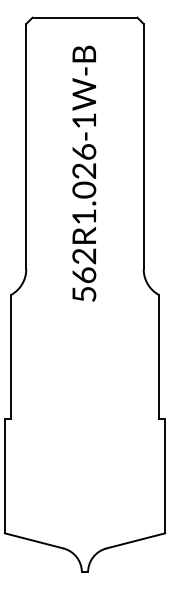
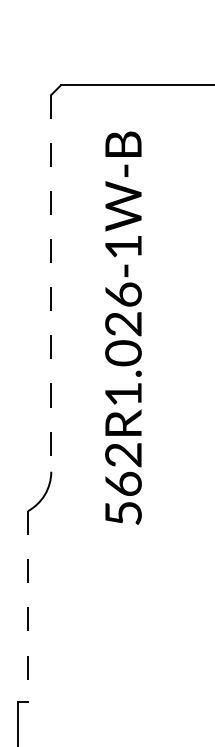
line: (26, 146) -> (51, 283), solid -> dashed
text: (84, 173) -> (123, 327), moved
line: (11, 357) -> (28, 607), solid -> dashed

